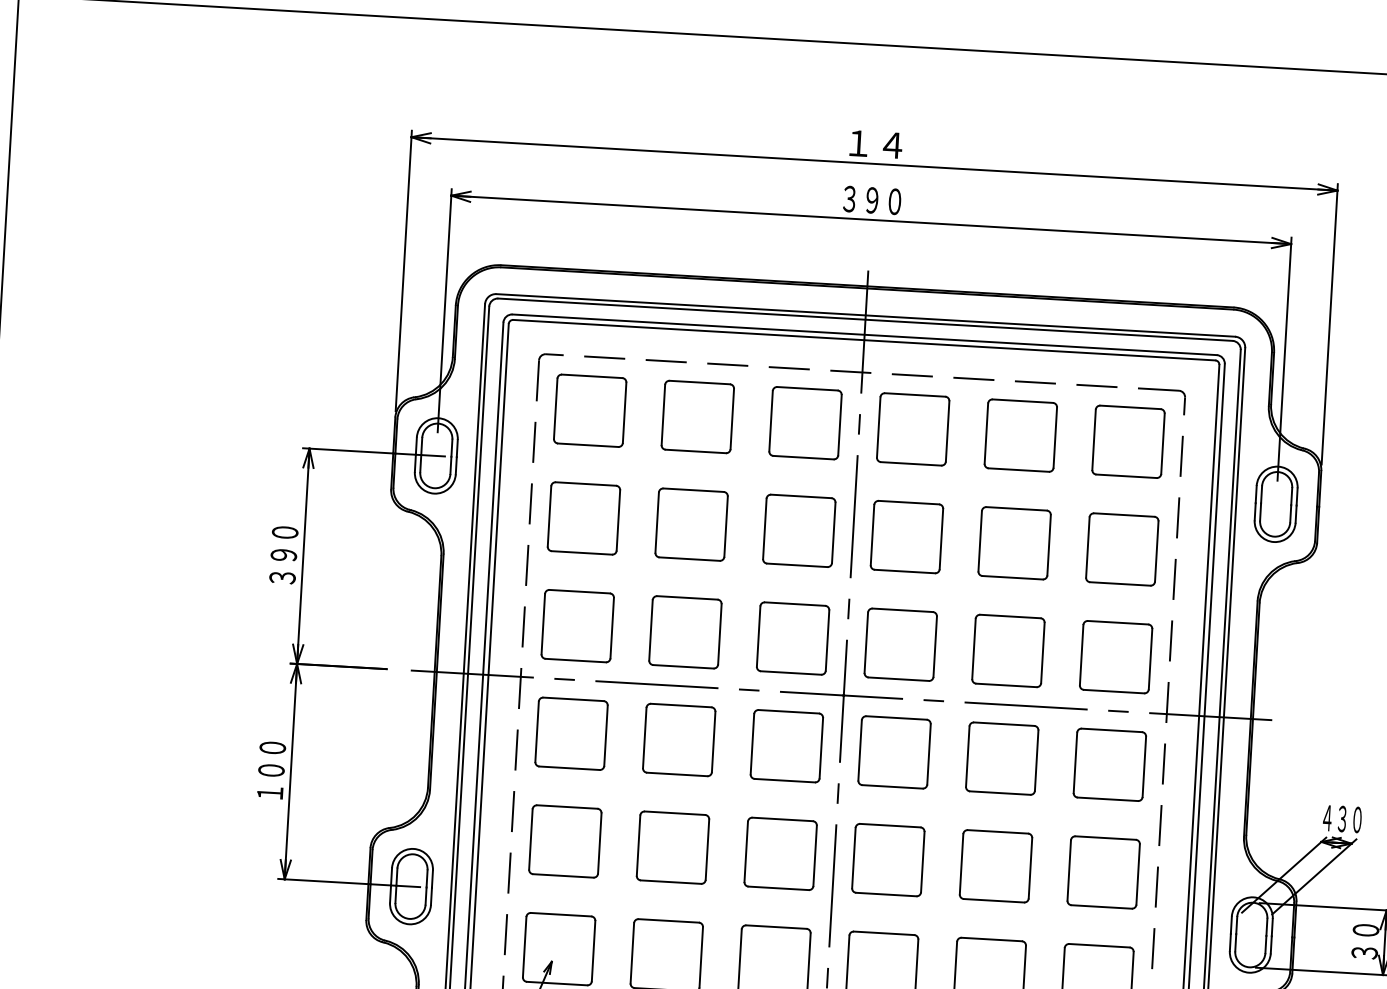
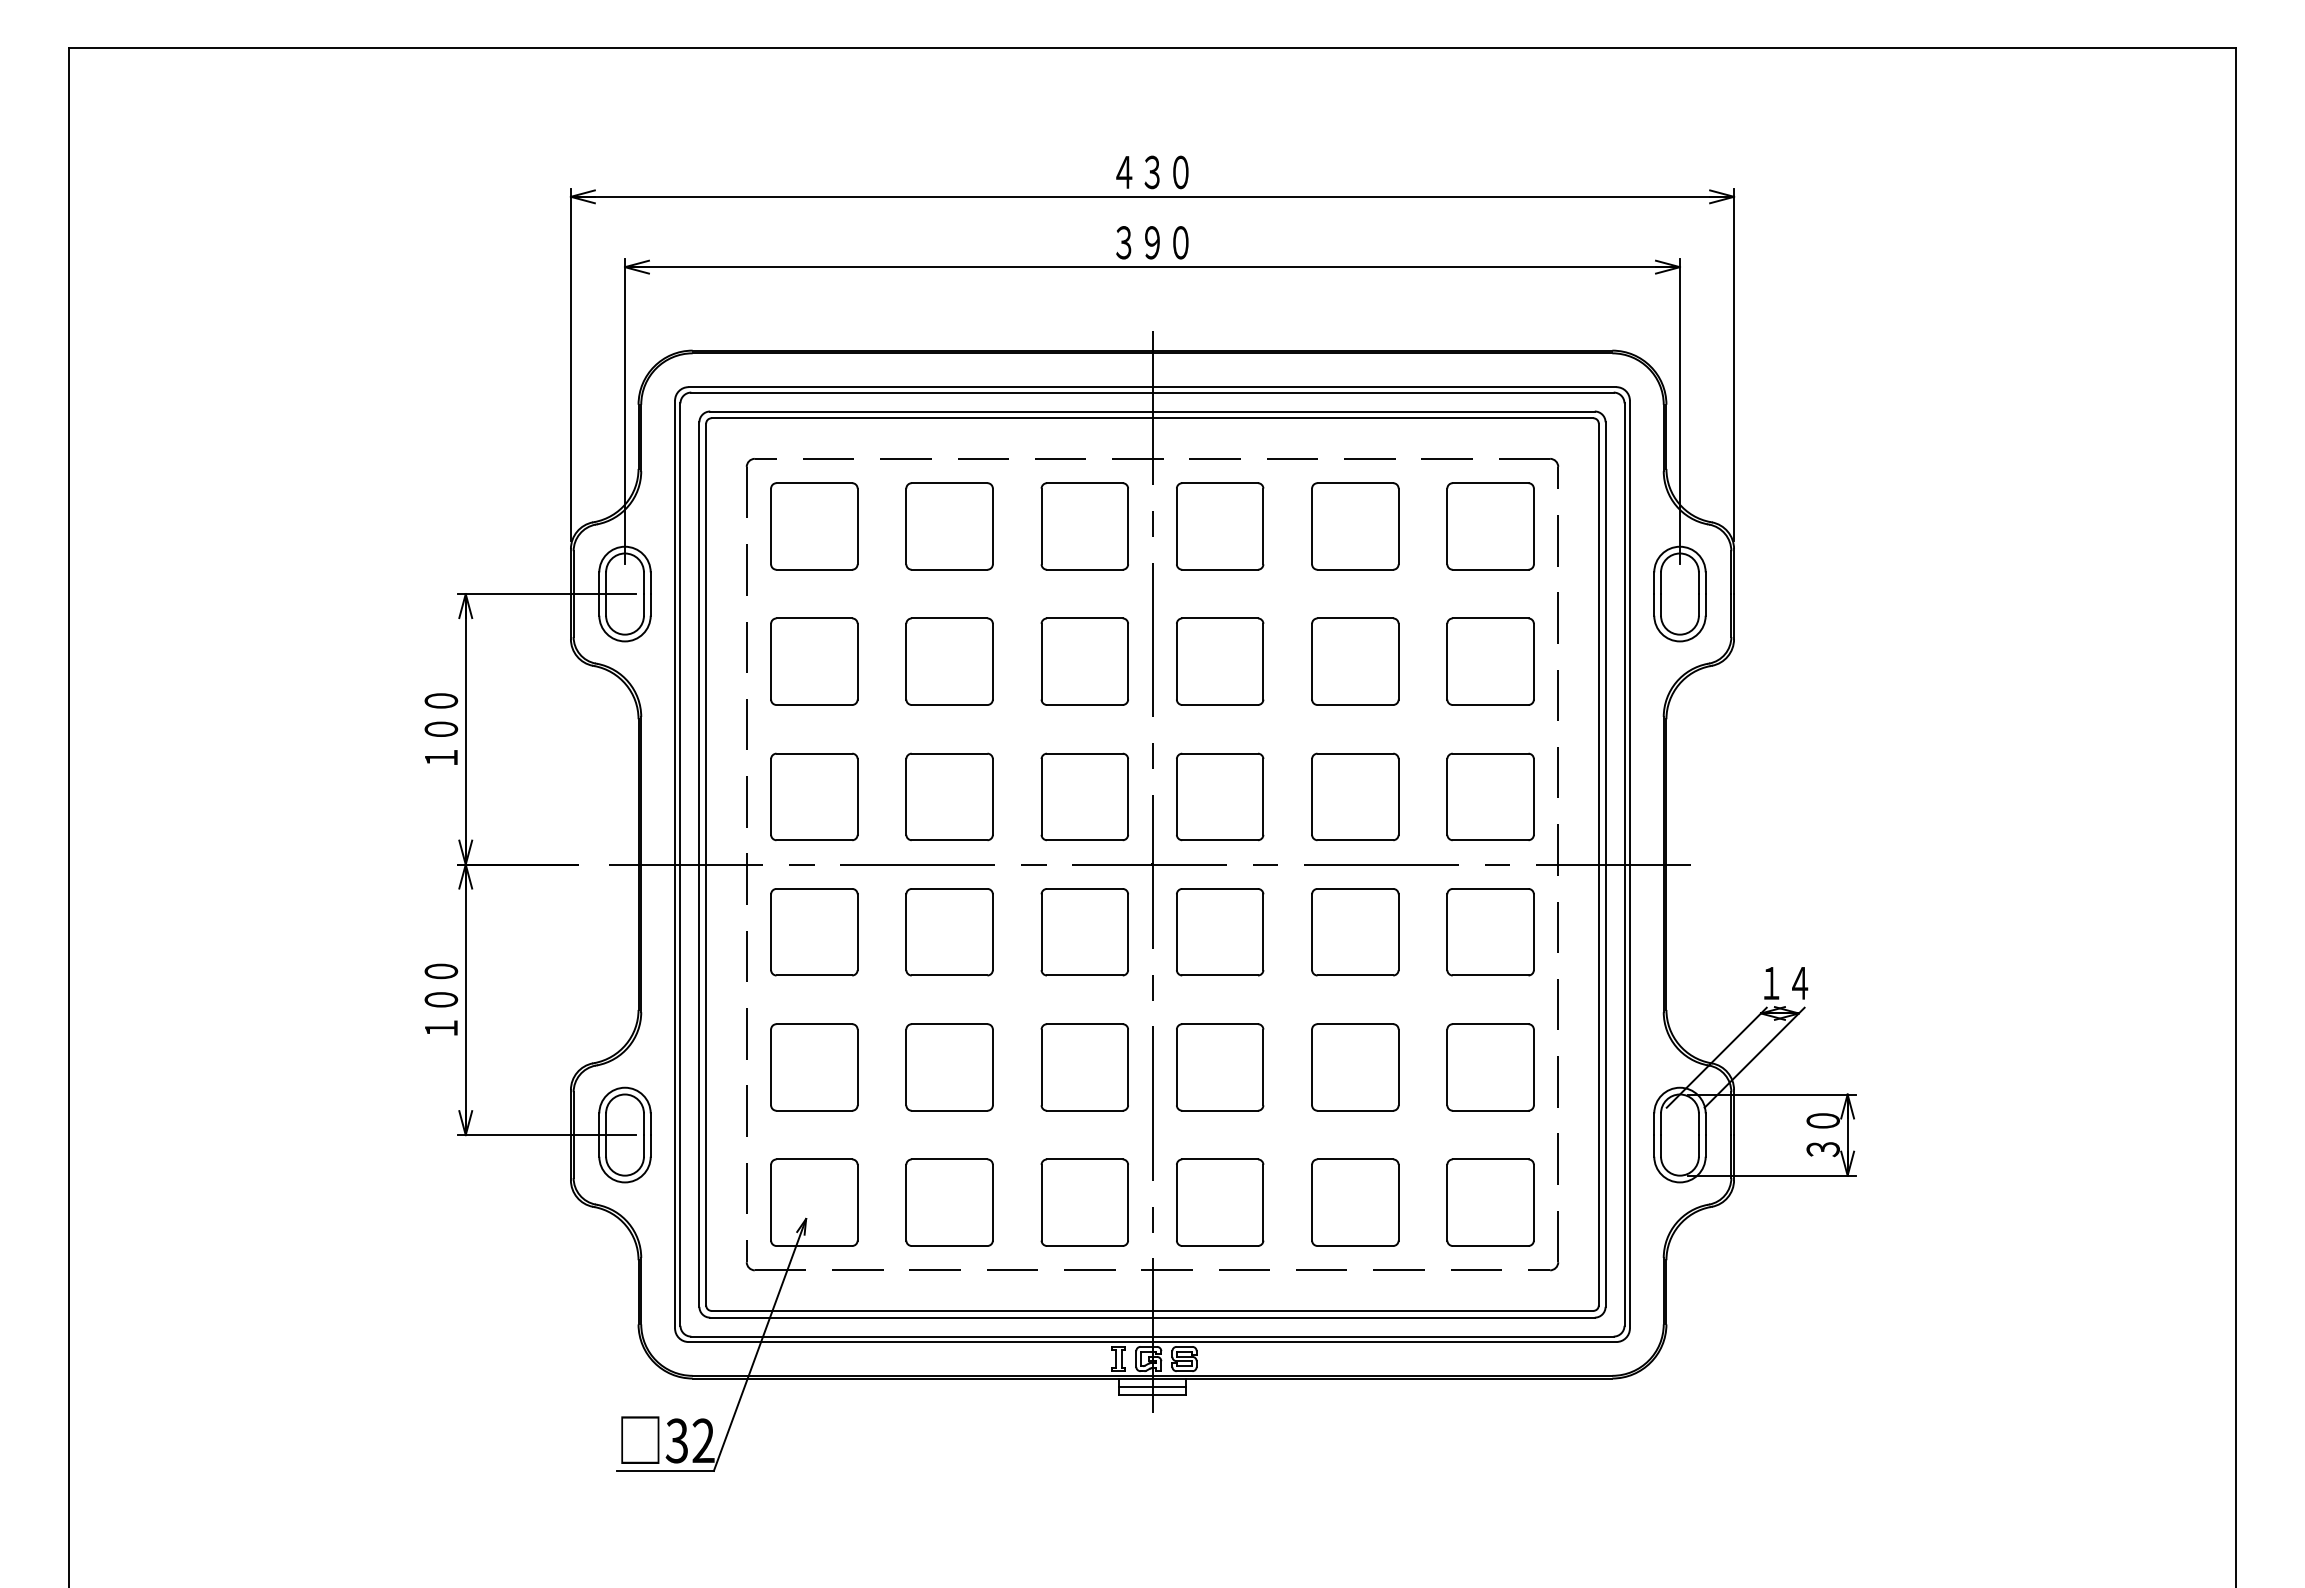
text: (875, 144) -> (1152, 172), １４ -> ４３０
text: (283, 566) -> (441, 743), ３９０ -> １００
text: (1342, 819) -> (1785, 983), ４３０ -> １４

